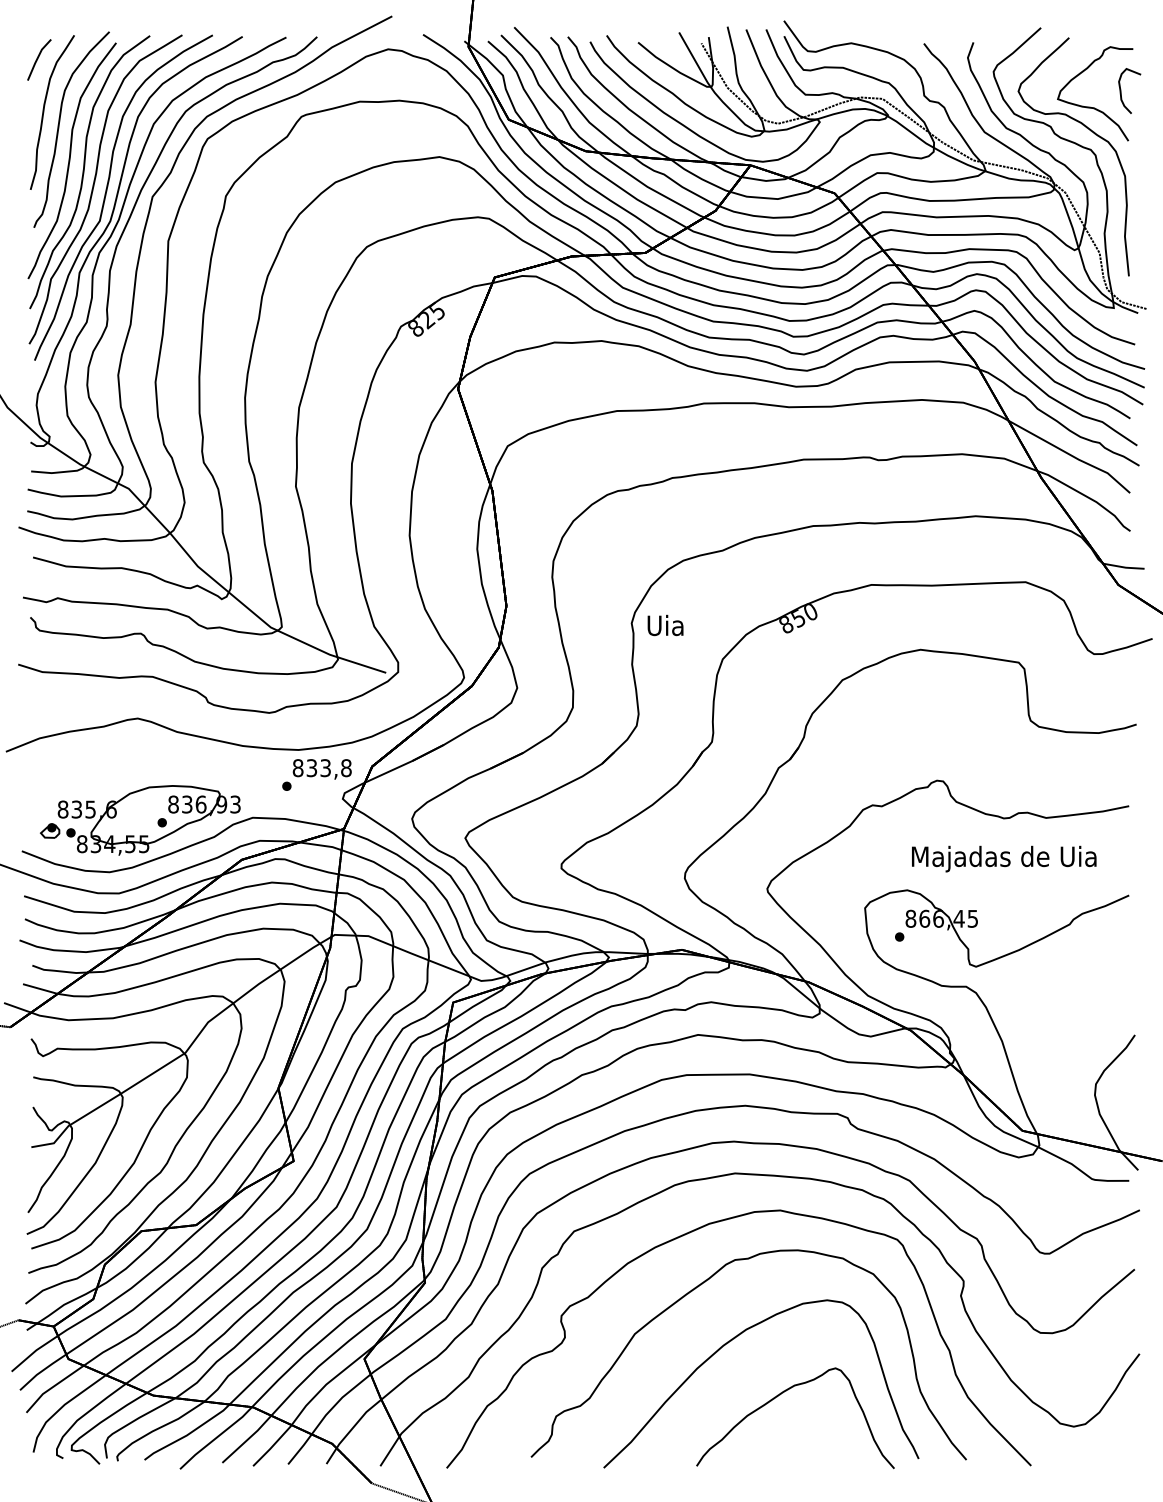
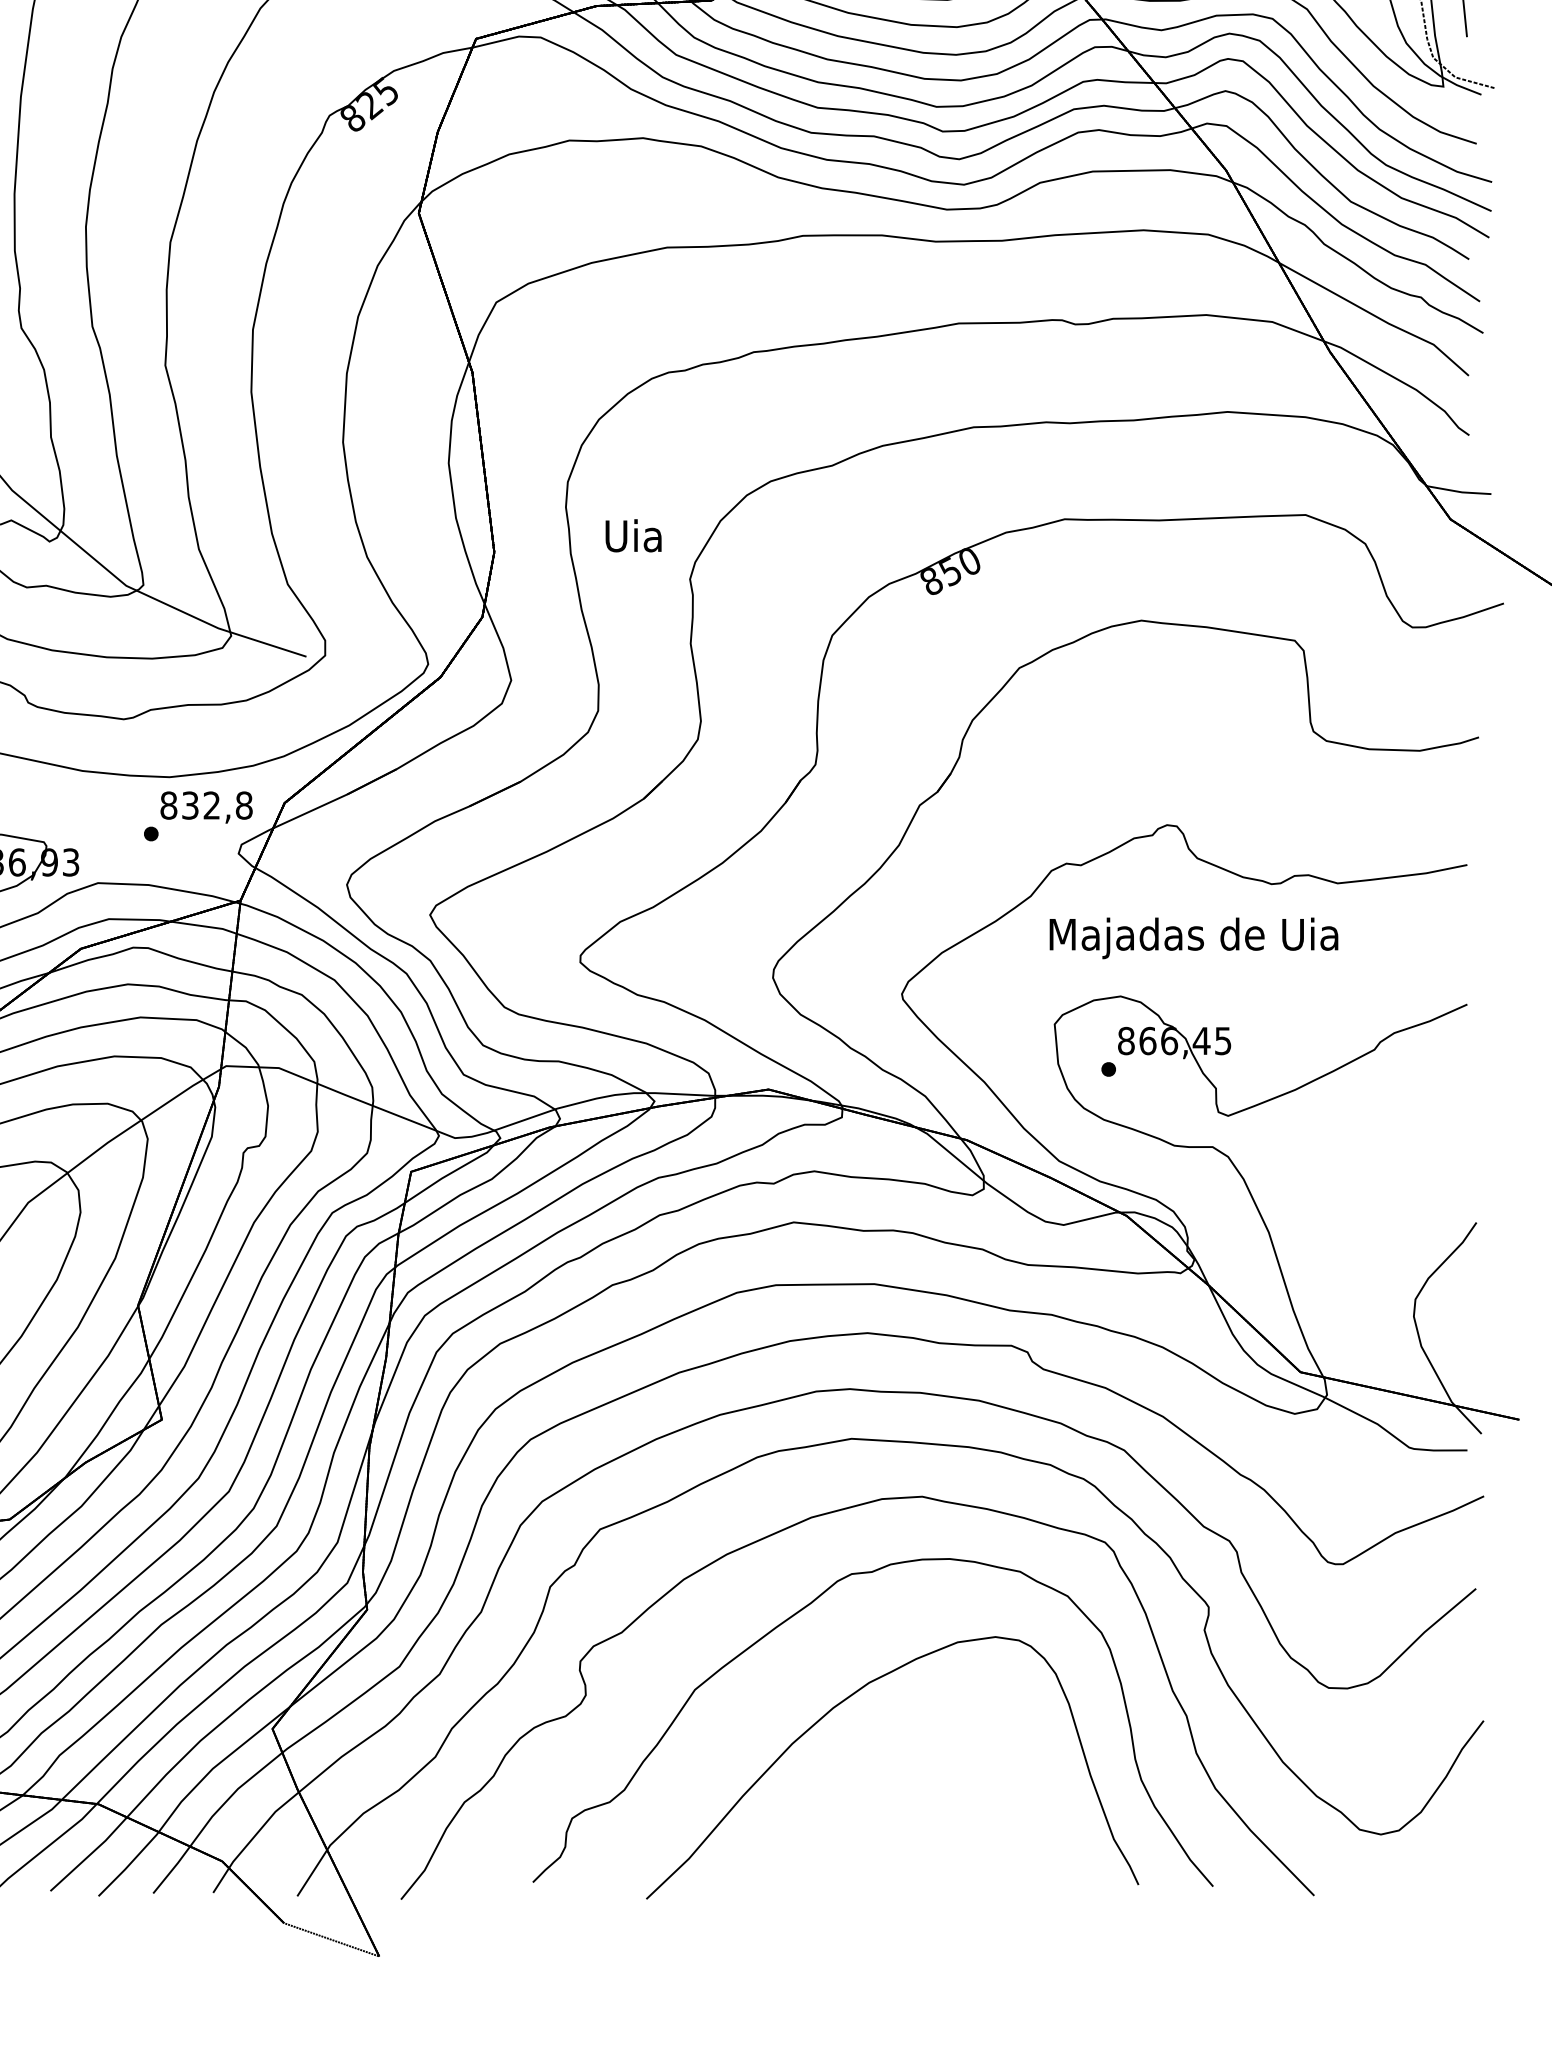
text: (665, 625) -> (633, 535), moved
text: (325, 768) -> (211, 806), 833,8 -> 832,8
text: (1004, 858) -> (1194, 937), moved
part: (780, 1395) -> (922, 1785), removed

